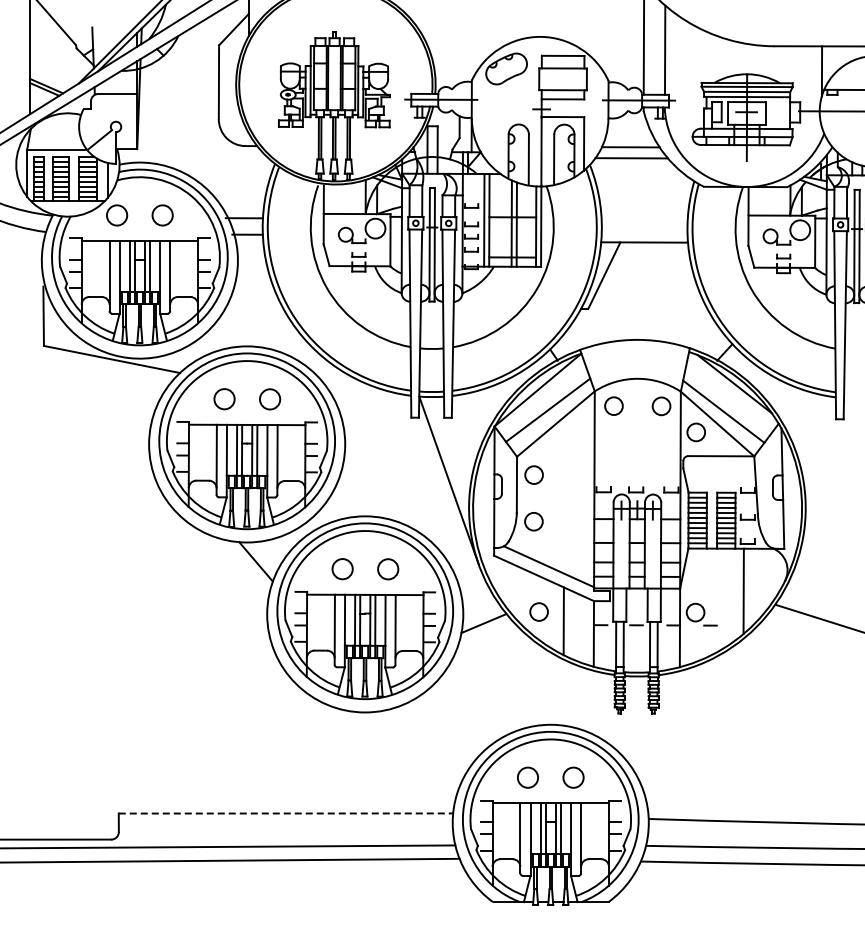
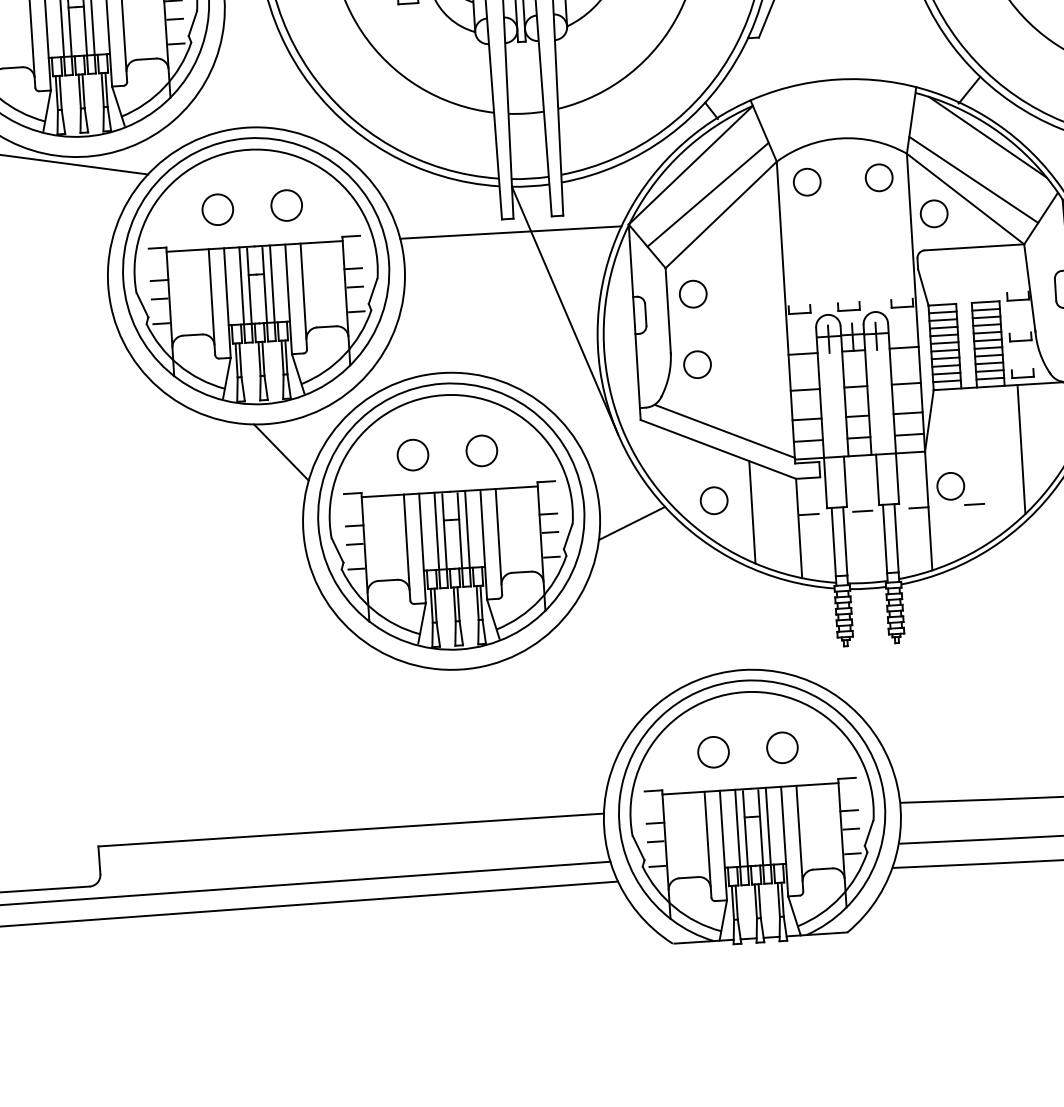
line: (416, 426) -> (510, 232), added
line: (286, 813) -> (351, 829), dashed -> solid

